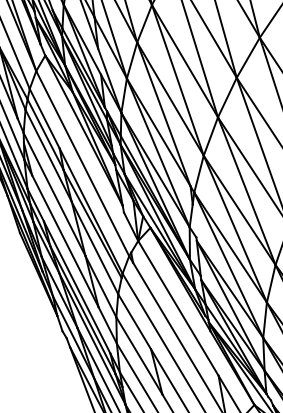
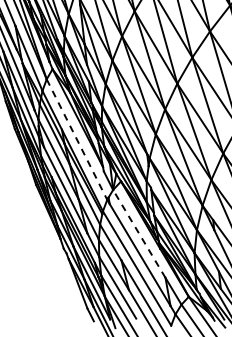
line: (83, 165) -> (77, 140), solid -> dashed
line: (178, 307) -> (139, 233), solid -> dashed

